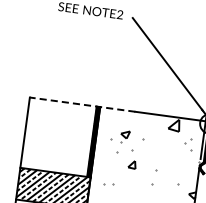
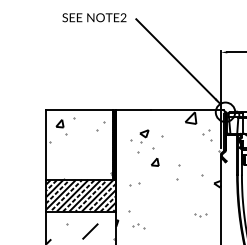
line: (82, 104) -> (98, 110), dashed -> solid
hatch: (58, 140) -> (80, 148), added

